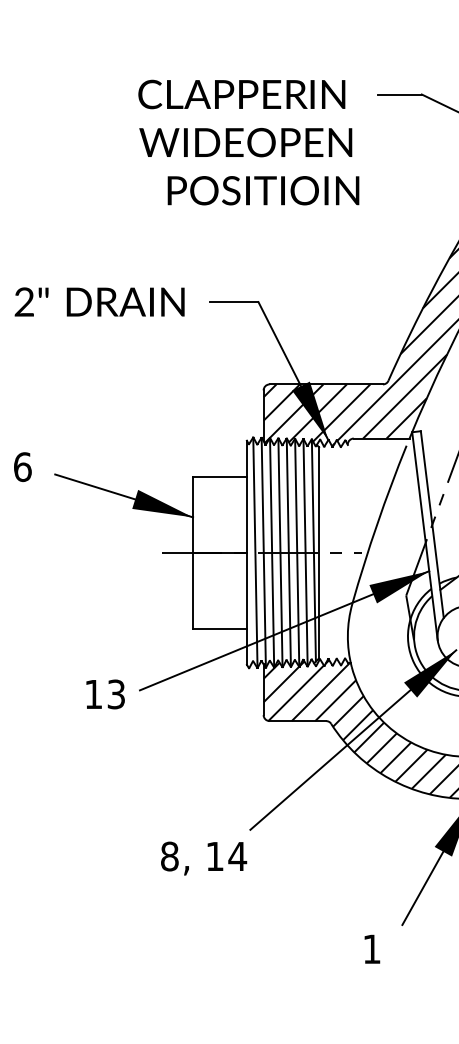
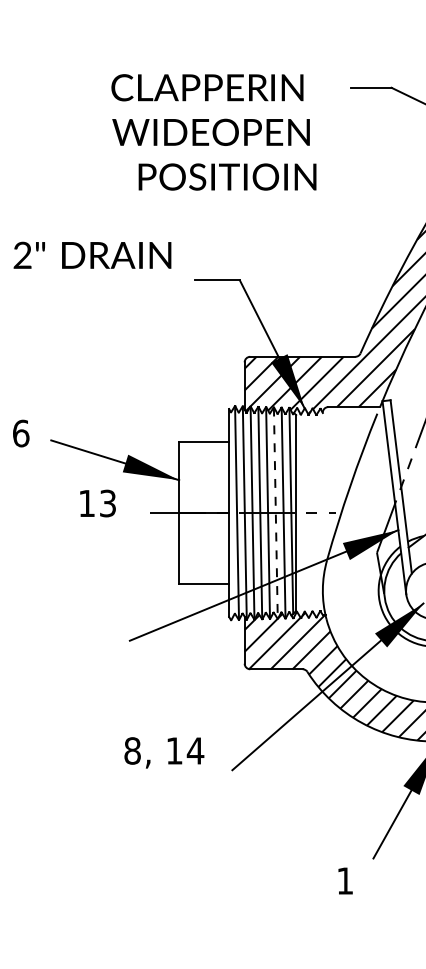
text: (248, 142) -> (213, 132), moved
text: (99, 301) -> (92, 254), moved
line: (296, 553) -> (275, 513), solid -> dashed
text: (105, 694) -> (97, 503), moved
text: (204, 858) -> (164, 752), moved

